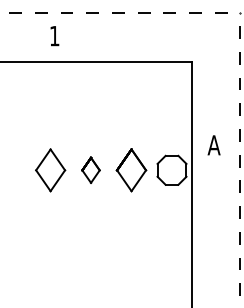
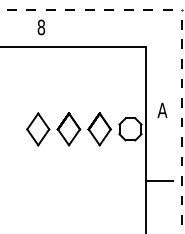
text: (54, 35) -> (41, 26), 1 -> 8
part: (90, 170) -> (68, 129), size x1.67
line: (209, 238) -> (158, 181), added

